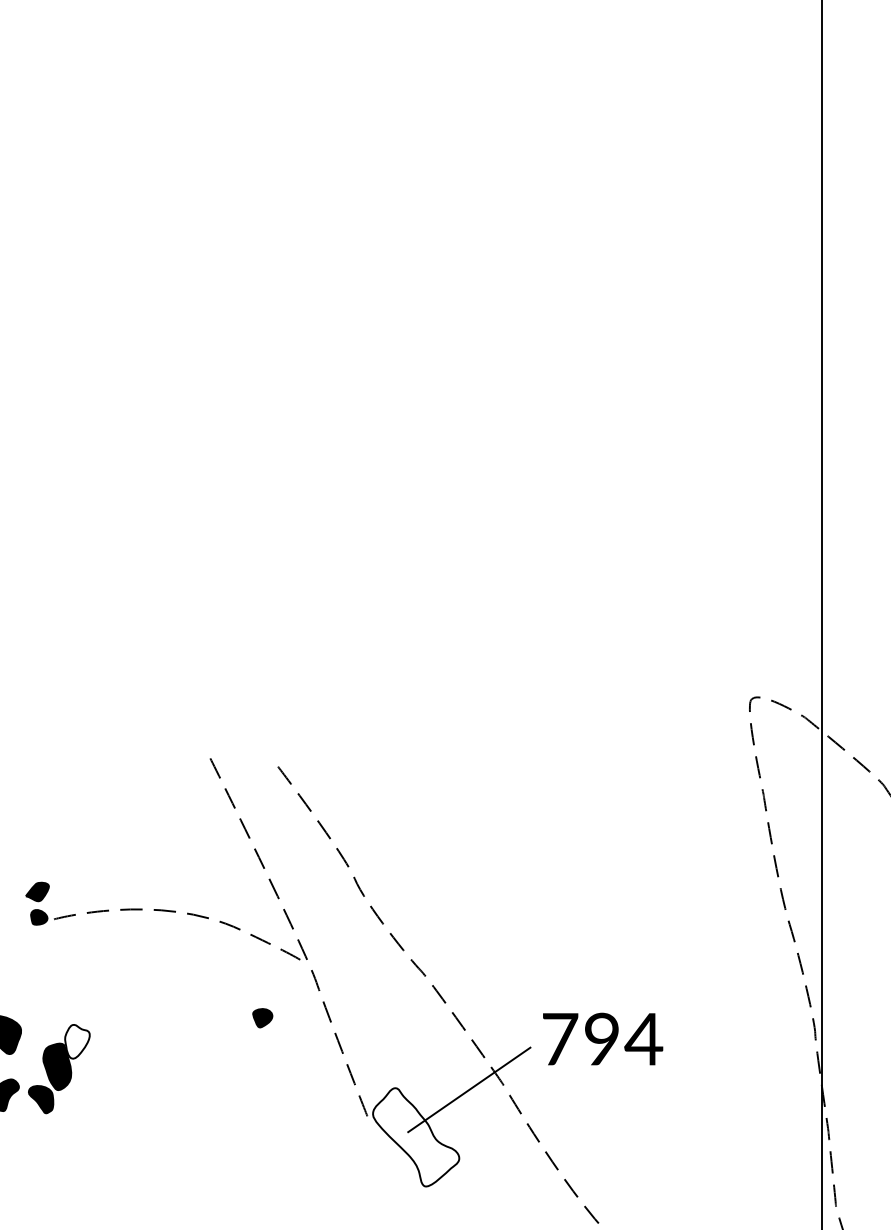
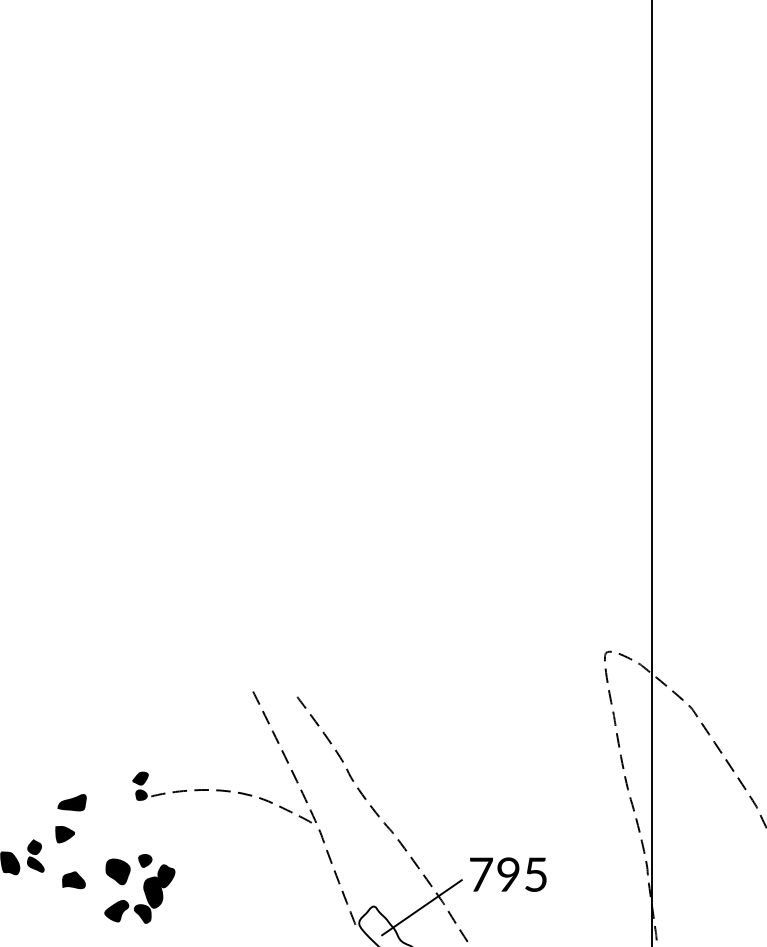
part: (263, 1017) -> (145, 860), moved
text: (643, 1038) -> (535, 874), 794 -> 795
fill: (77, 1042) -> (166, 876), added

